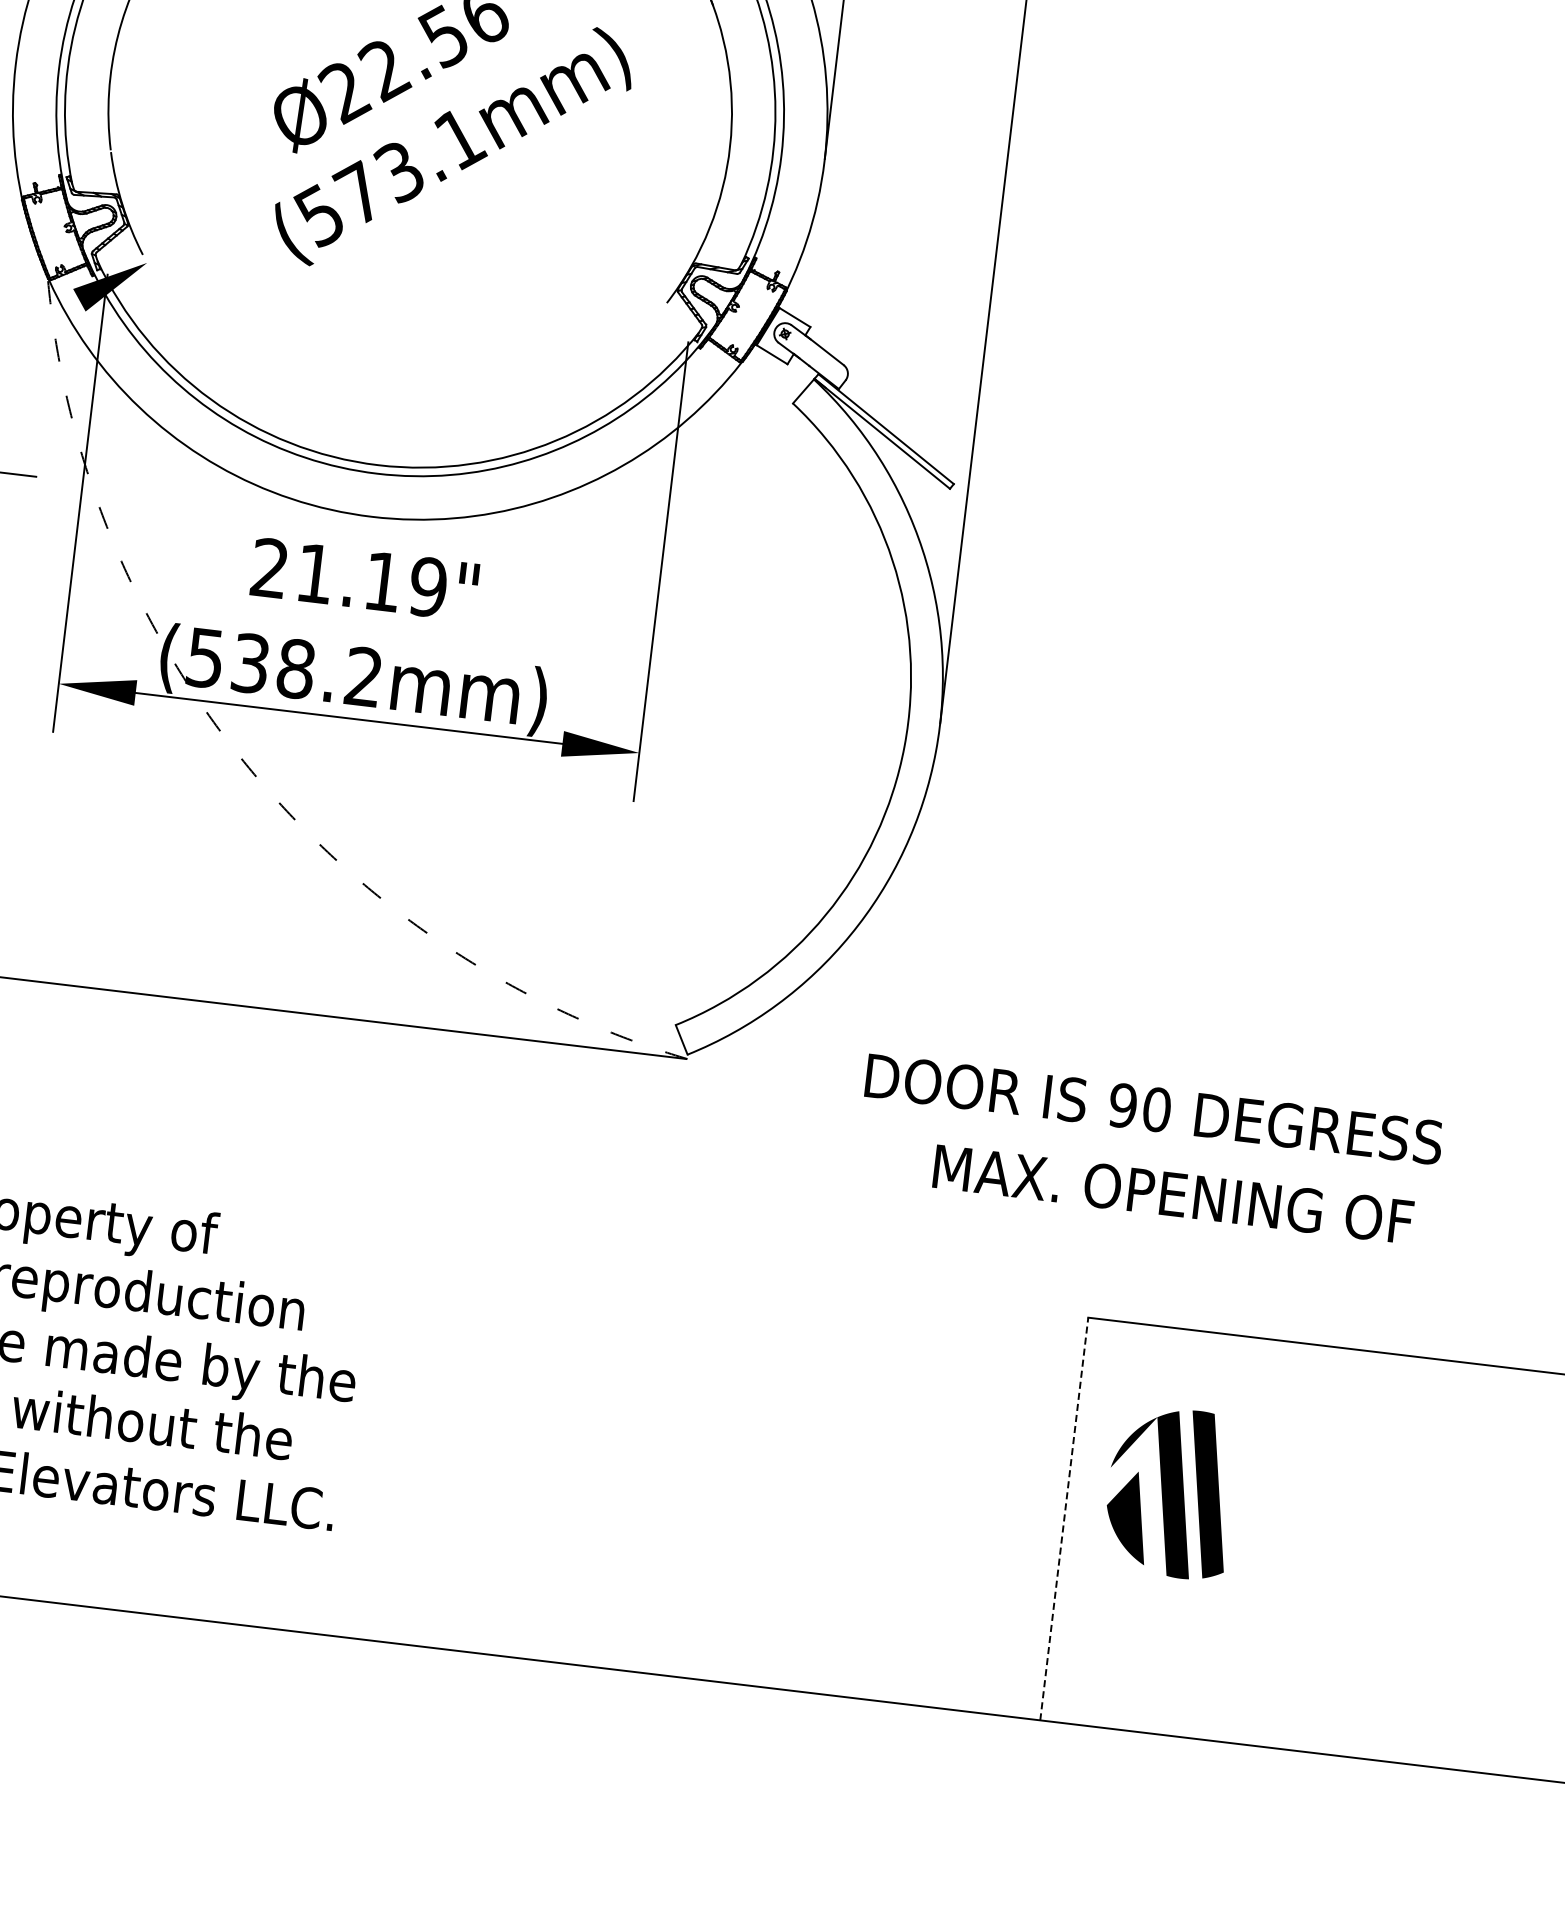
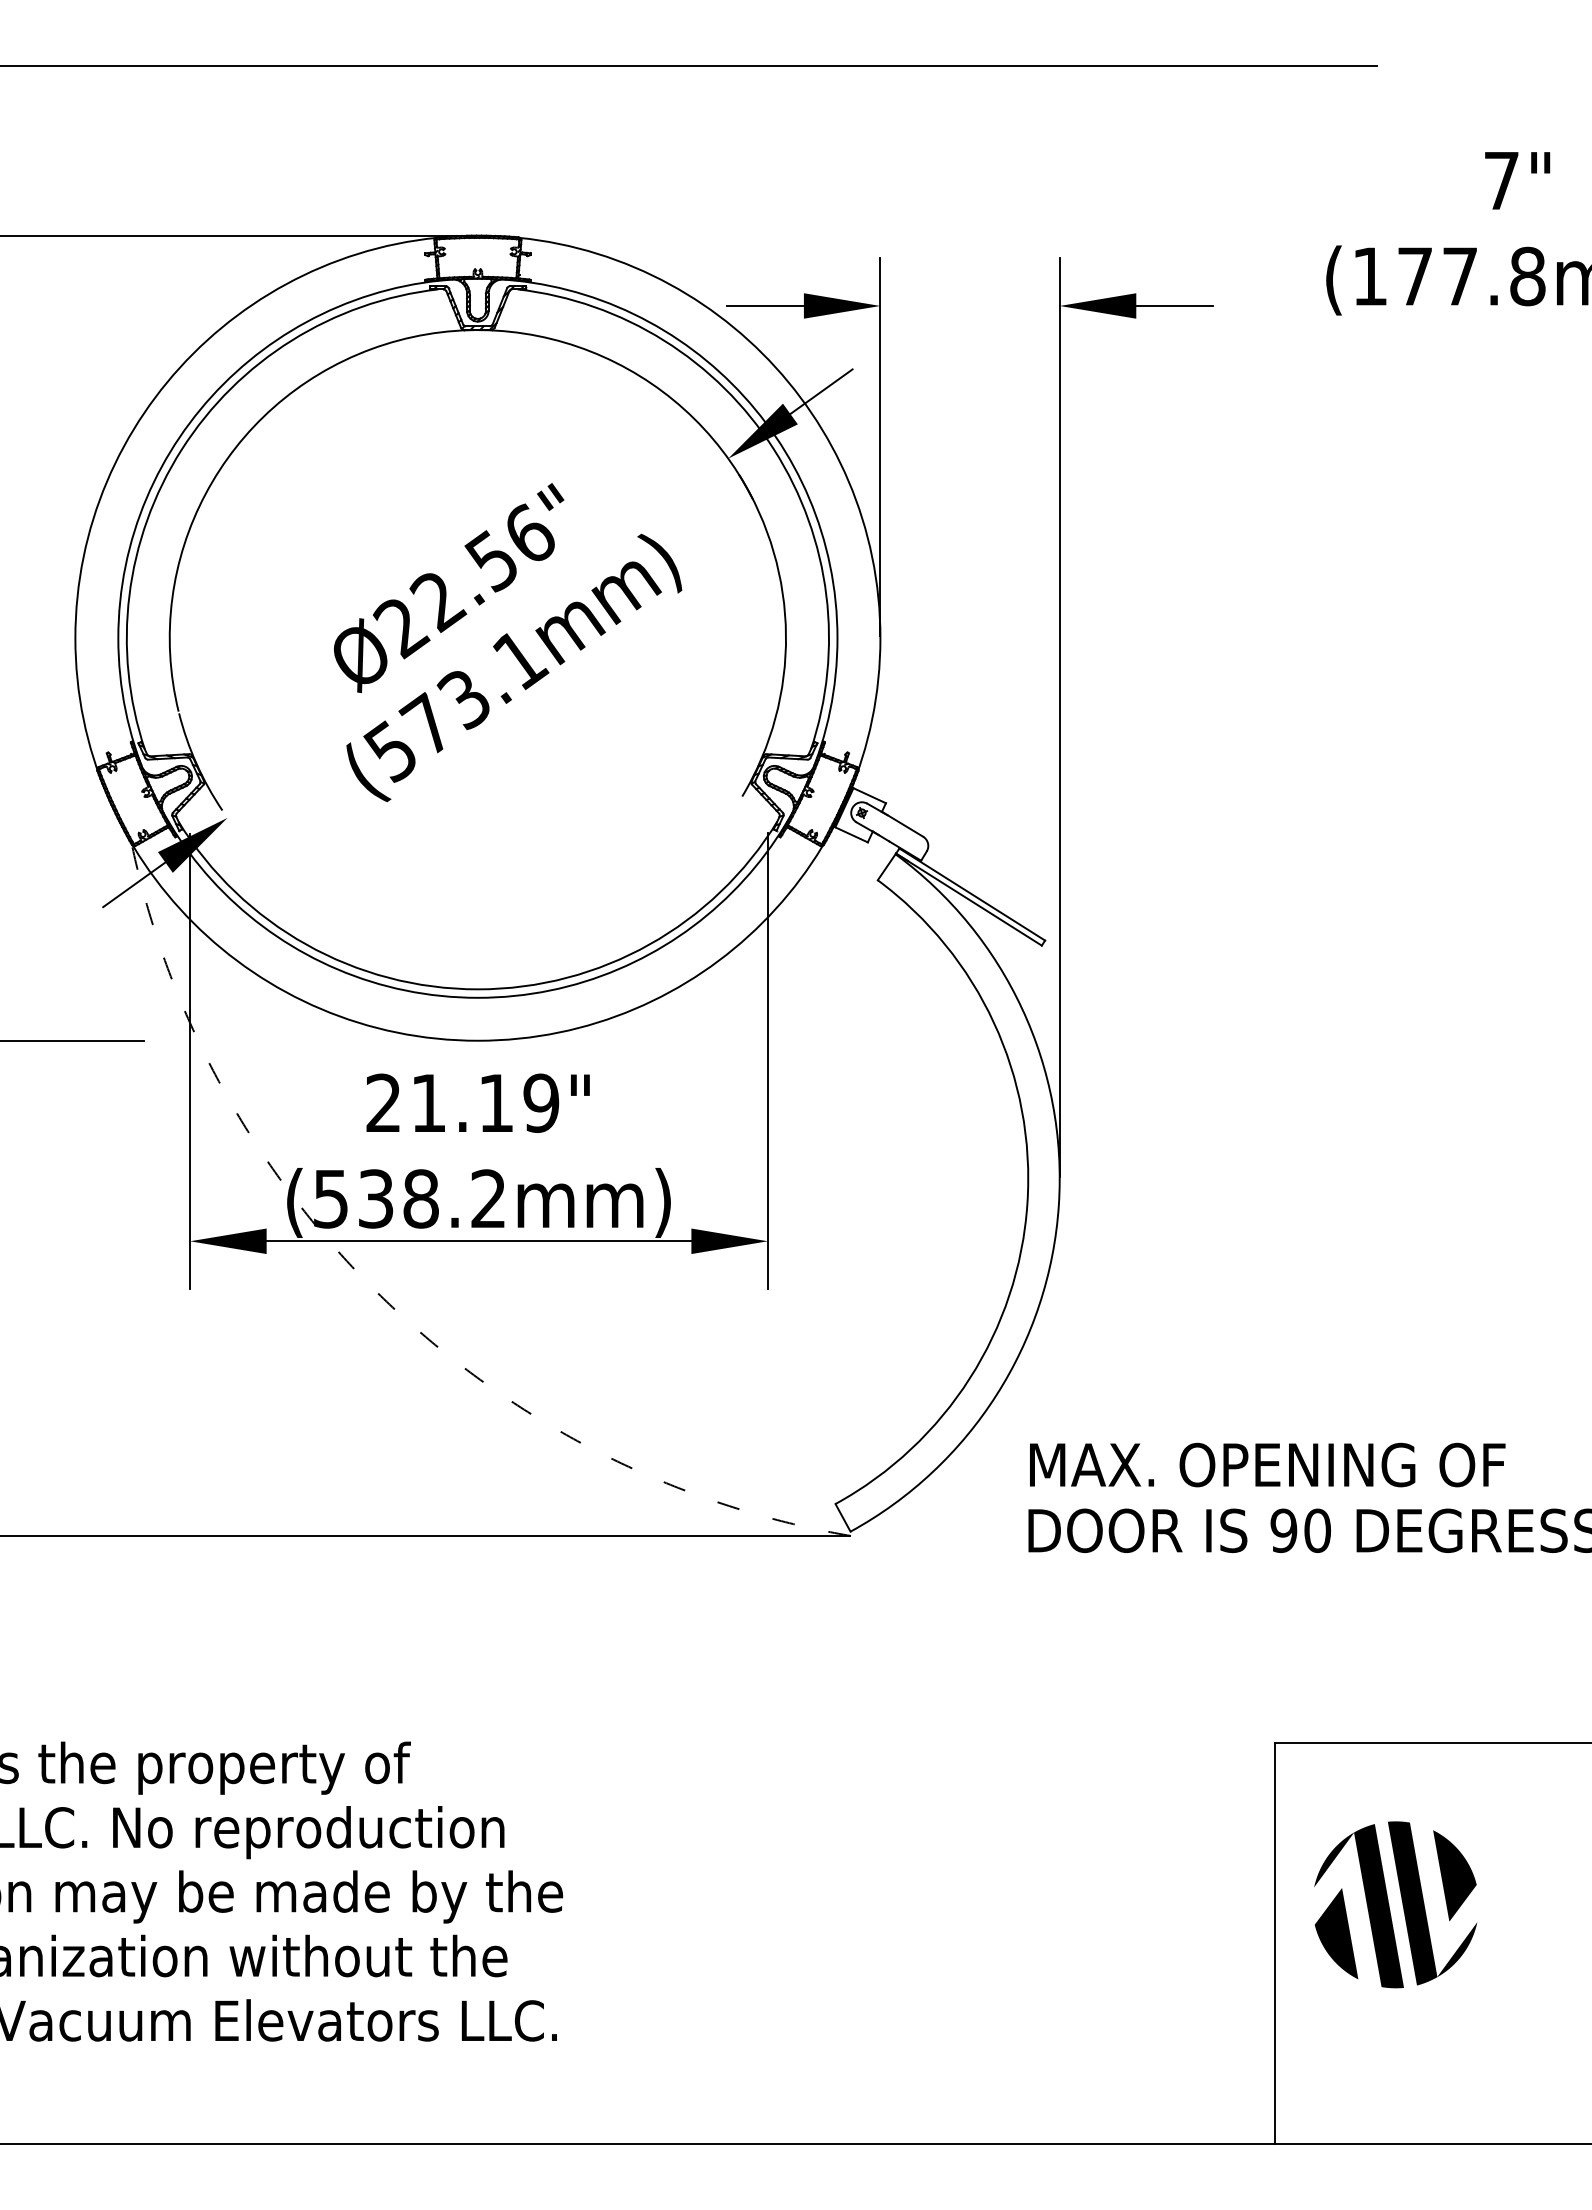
line: (45, 318) -> (134, 884), added
text: (1173, 1193) -> (1267, 1464), moved
fill: (1253, 1472) -> (1454, 1875), added
line: (1064, 1518) -> (1274, 1942), dashed -> solid
fill: (1247, 1547) -> (1457, 1949), added

